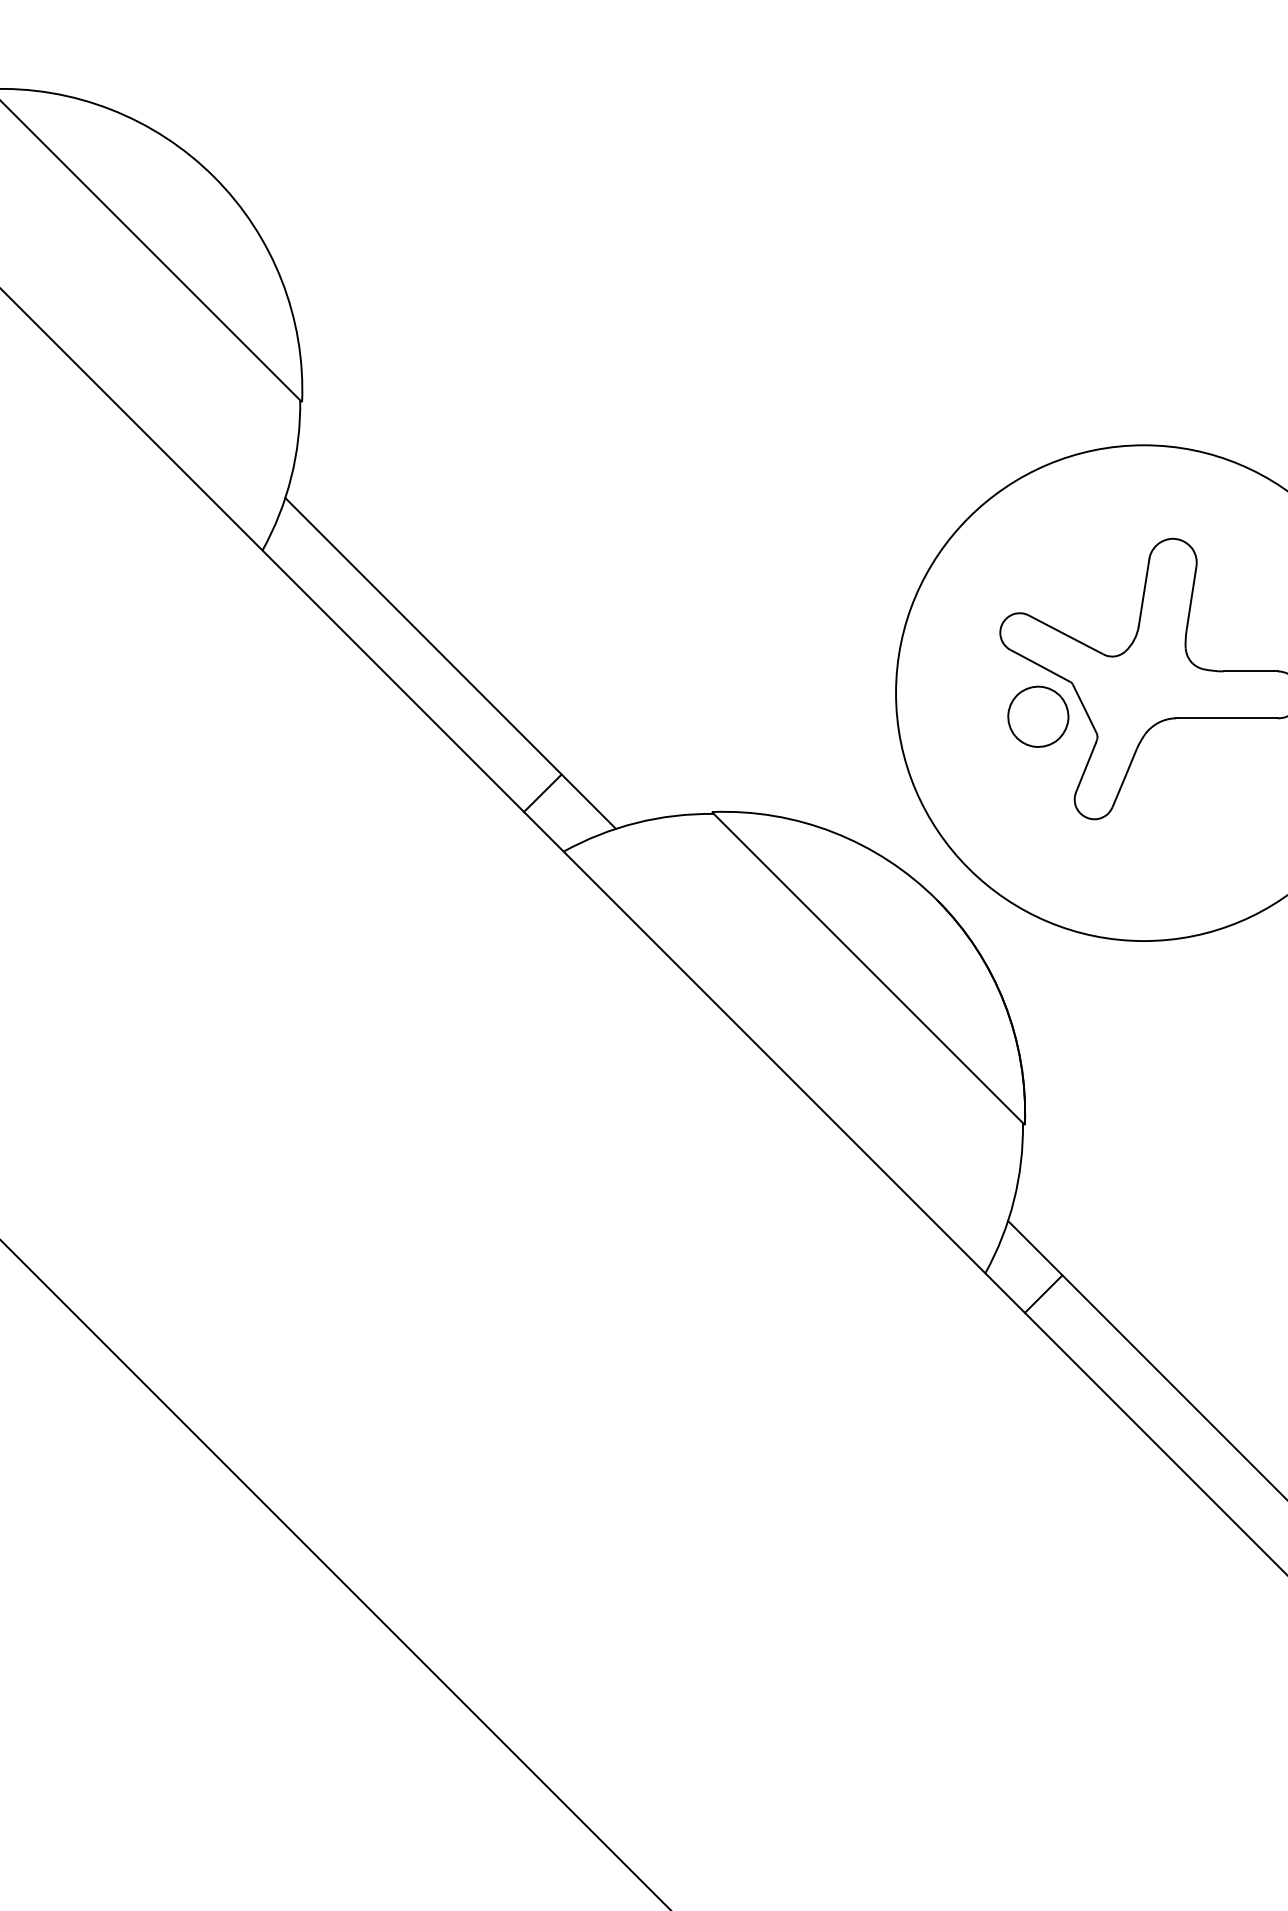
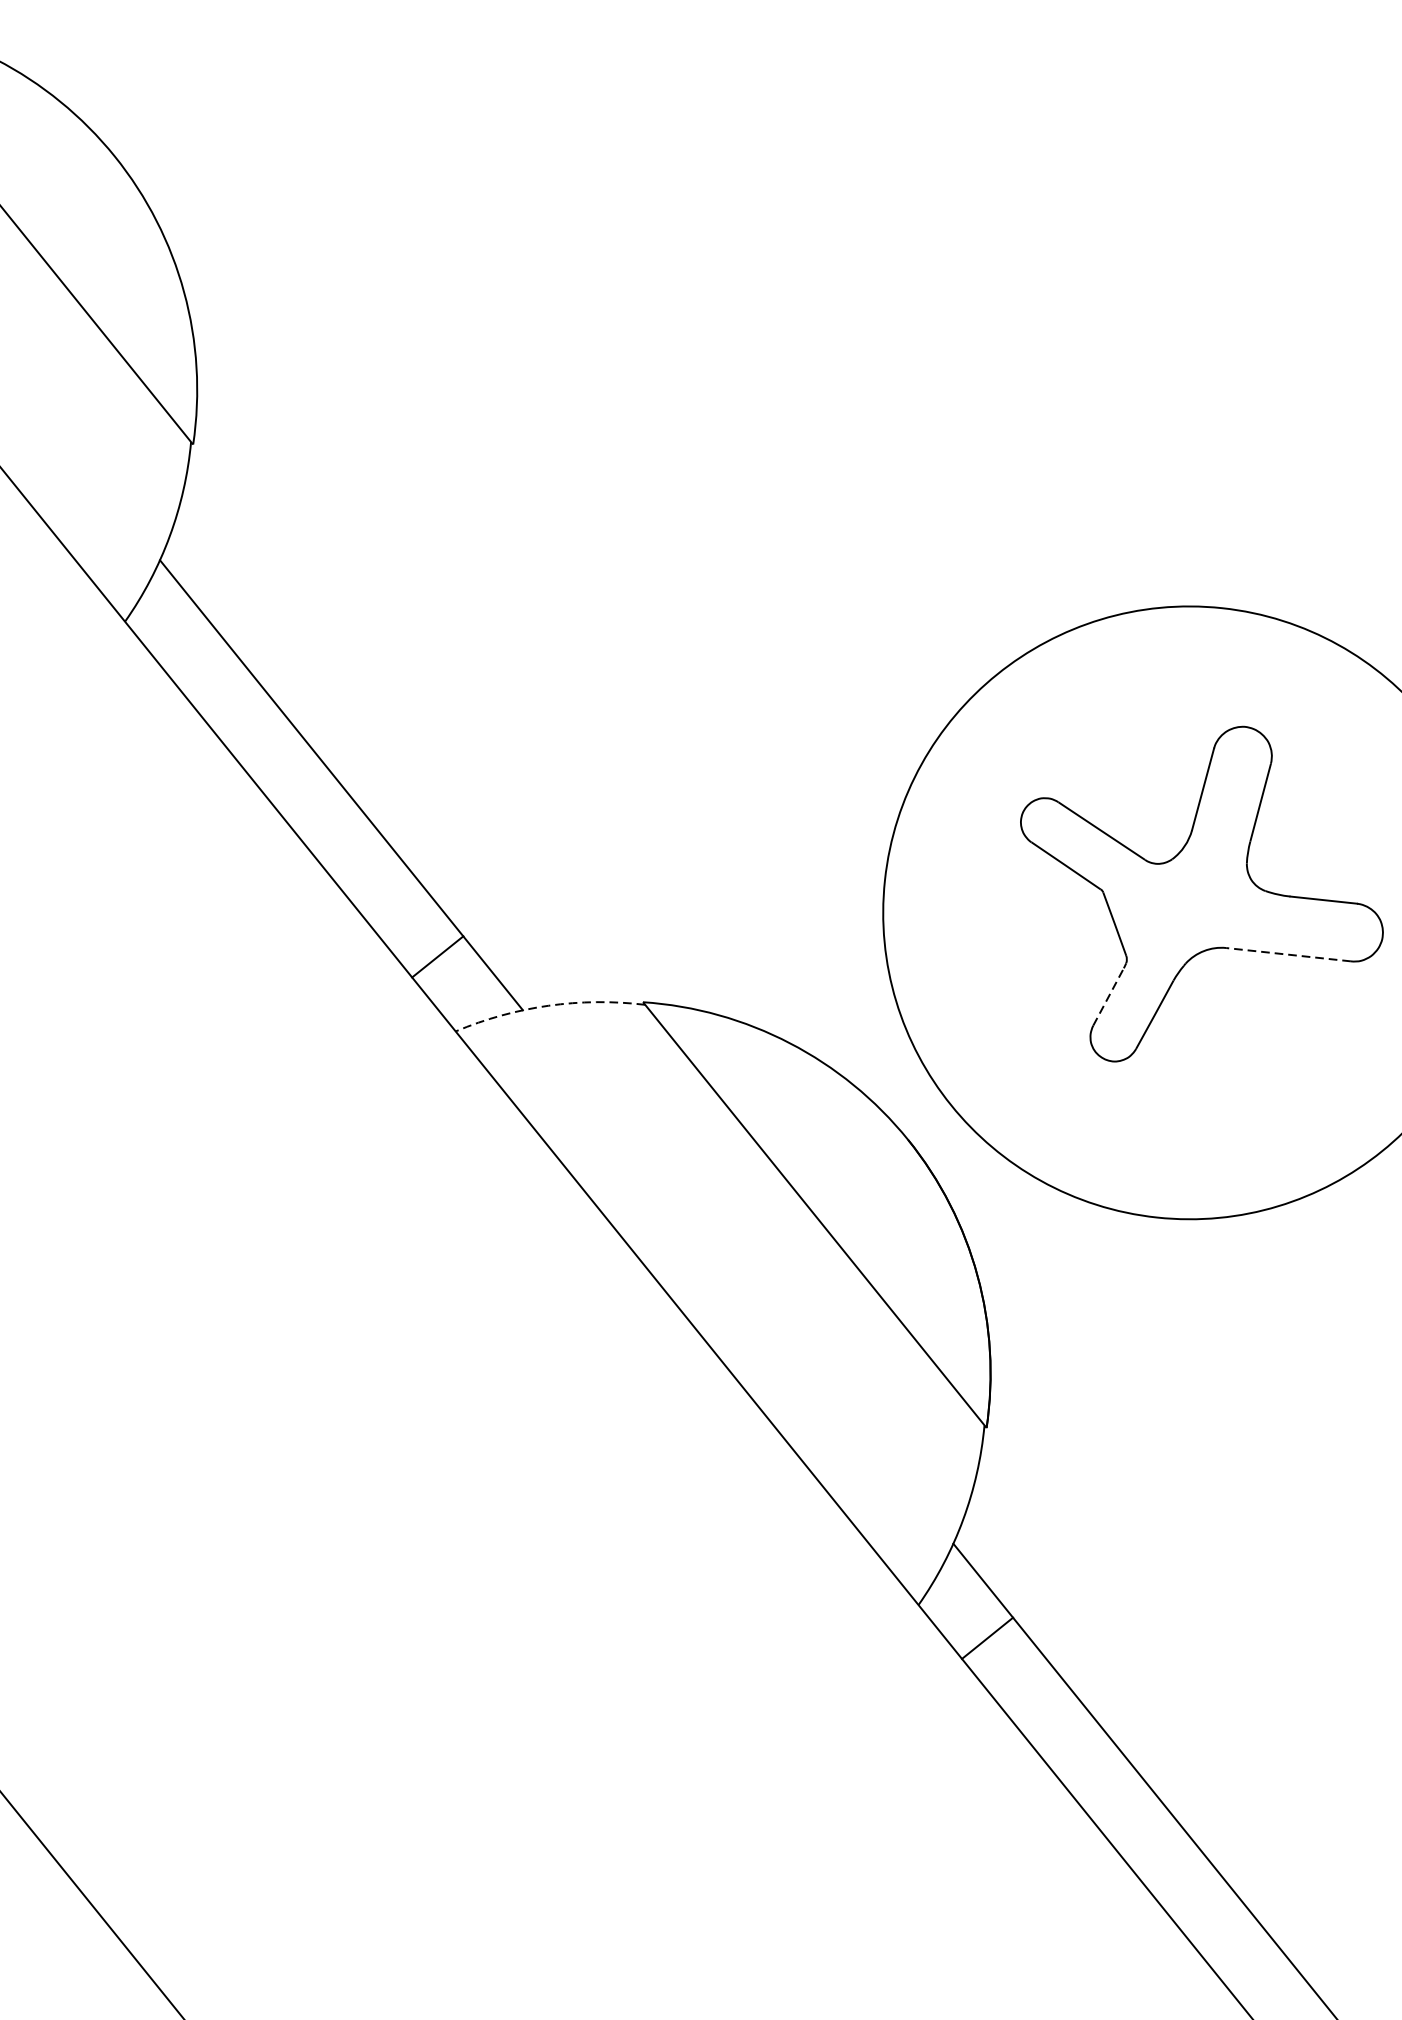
part: (1038, 716) -> (1057, 927), removed
line: (1227, 718) -> (1289, 954), solid -> dashed
line: (1086, 767) -> (1109, 996), solid -> dashed
arc: (636, 822) -> (548, 1005), solid -> dashed

